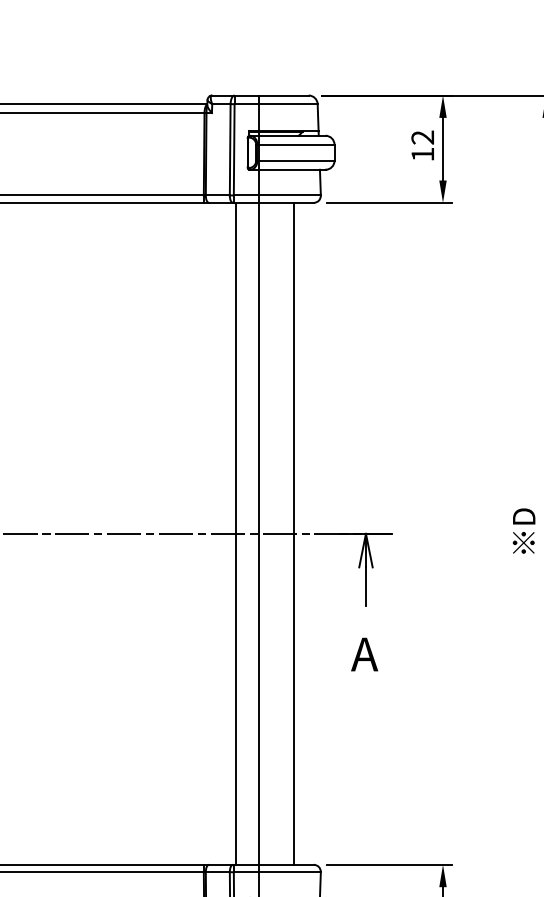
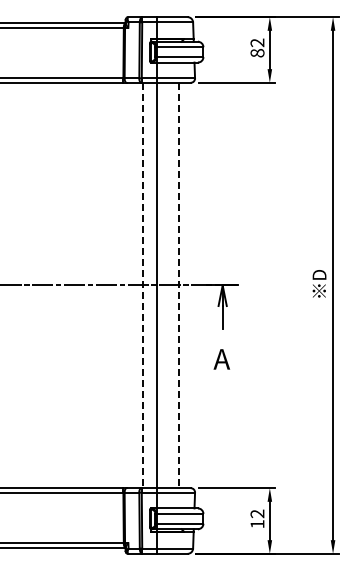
text: (422, 154) -> (257, 53), 12 -> 82
line: (236, 533) -> (143, 285), solid -> dashed
line: (293, 533) -> (178, 285), solid -> dashed

